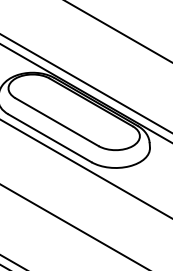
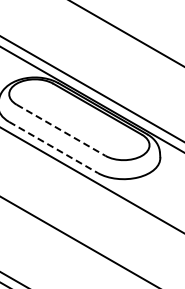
line: (57, 122) -> (61, 130), solid -> dashed
line: (49, 138) -> (53, 147), solid -> dashed

